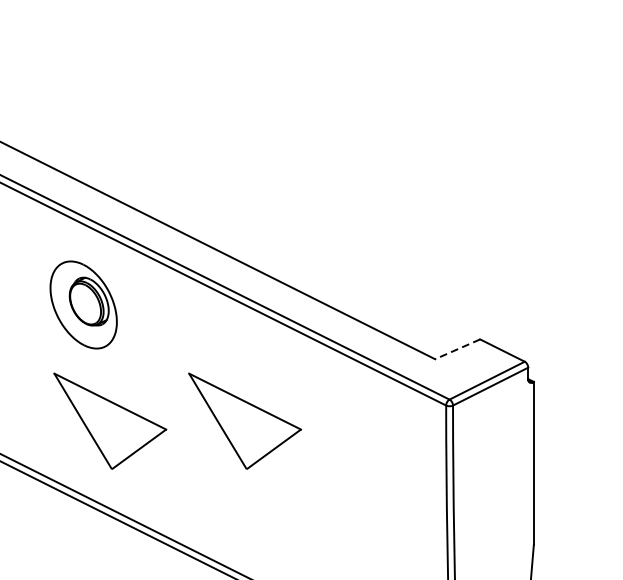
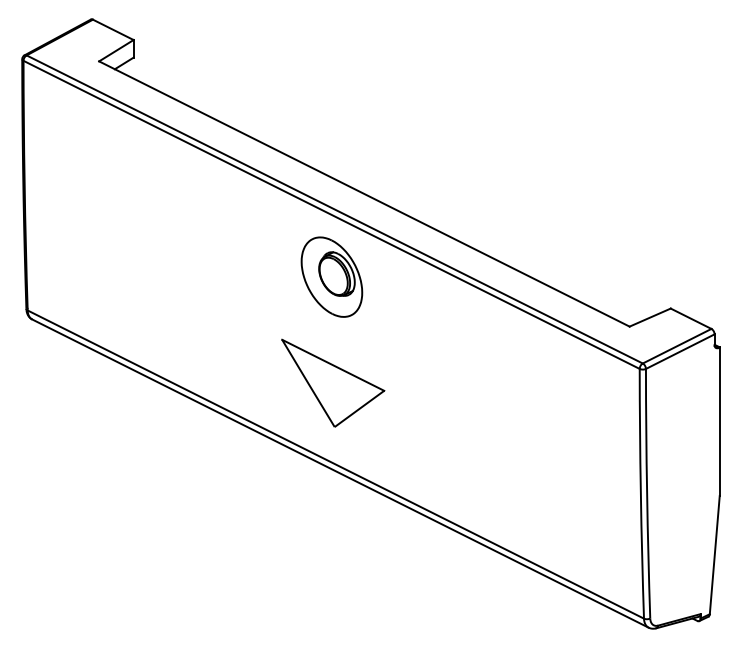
part: (83, 304) -> (331, 276), moved
line: (456, 349) -> (649, 317), dashed -> solid
part: (245, 420) -> (456, 382), removed

